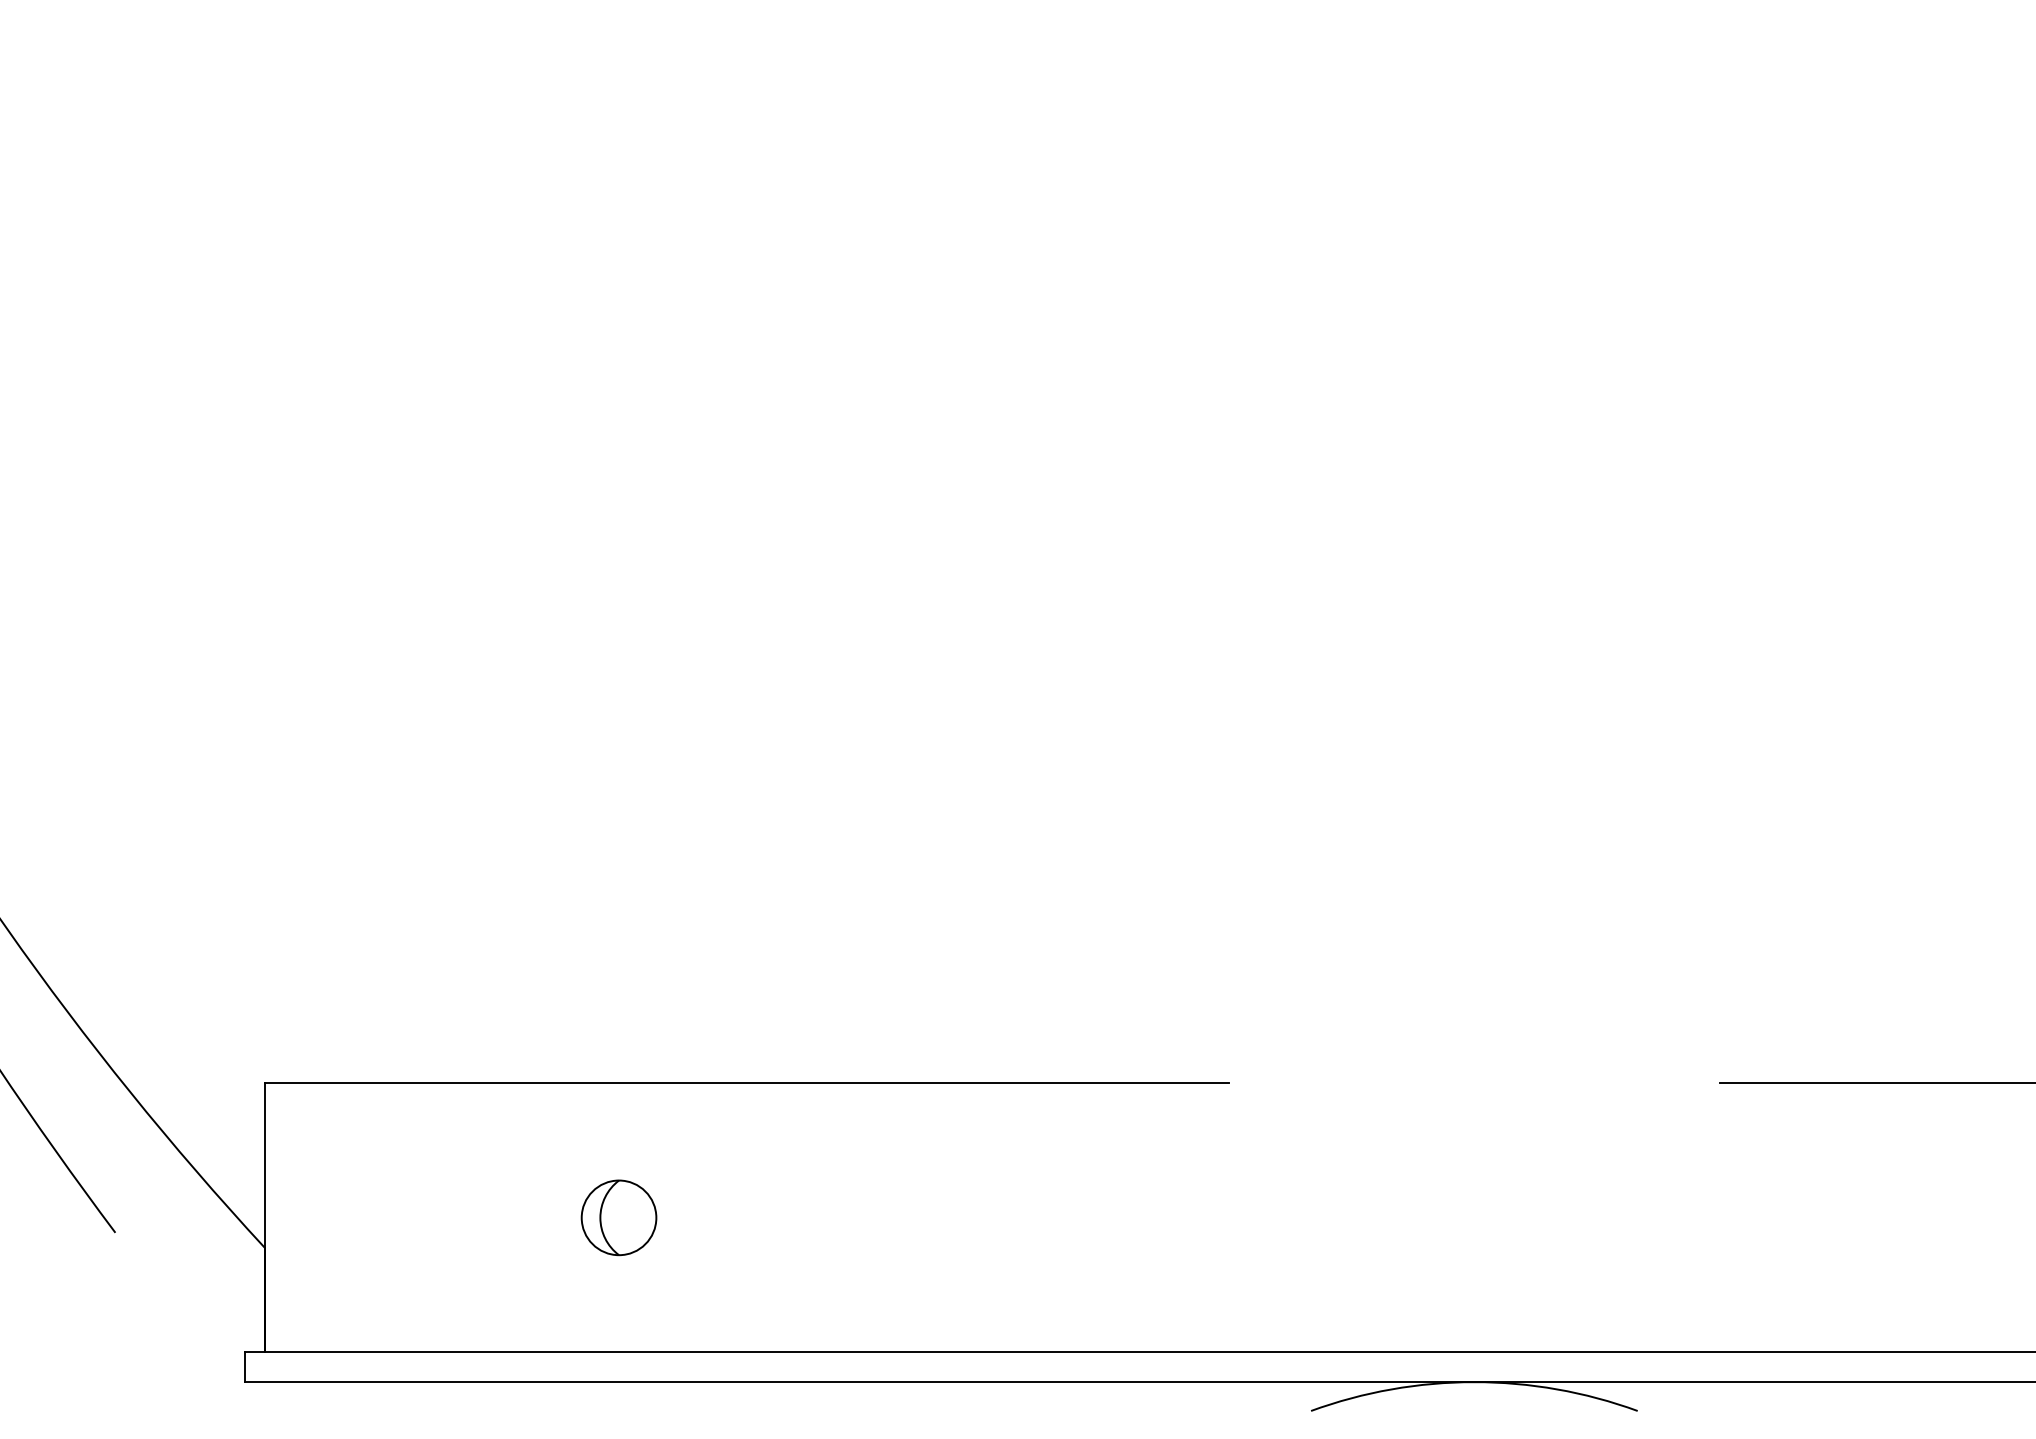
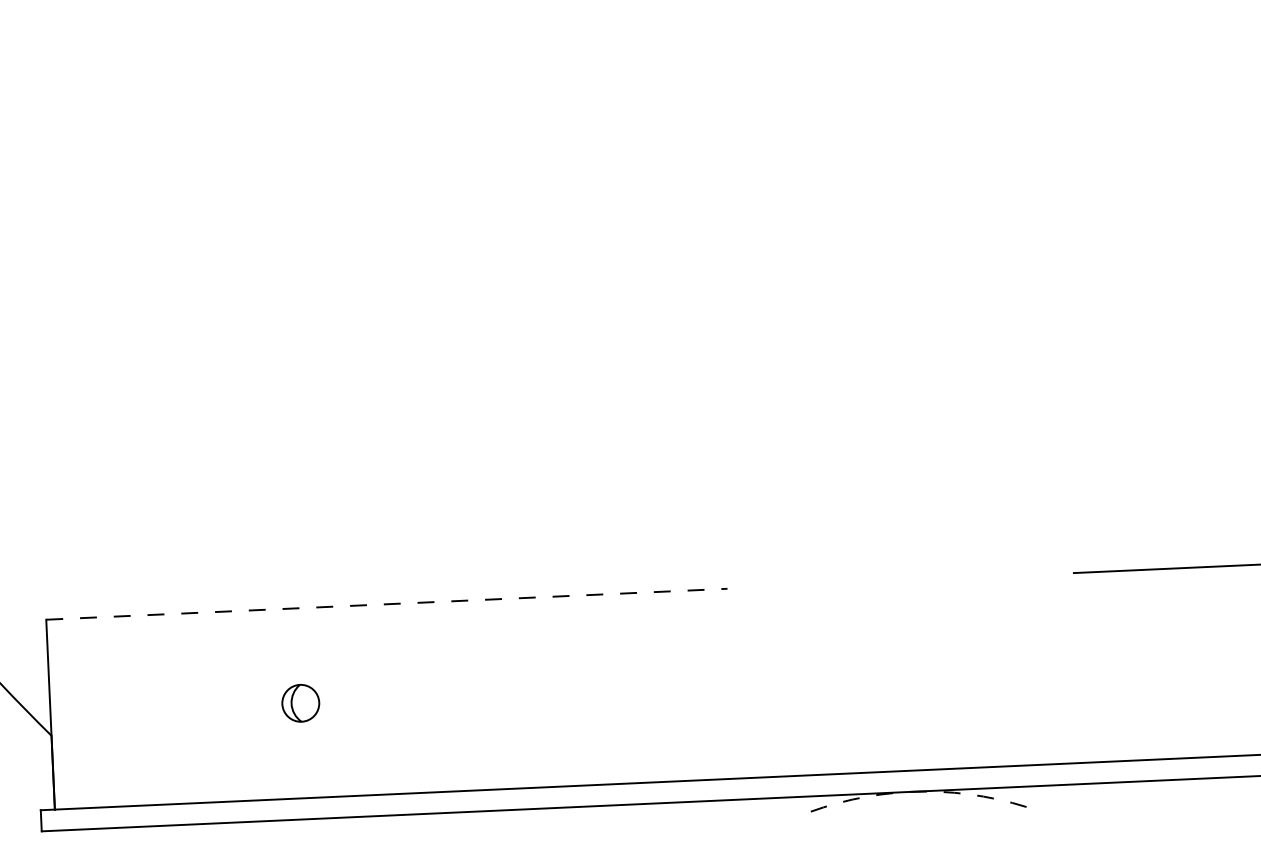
line: (747, 1083) -> (387, 604), solid -> dashed
part: (618, 1217) -> (300, 703), size x0.7
arc: (1474, 1382) -> (910, 792), solid -> dashed

